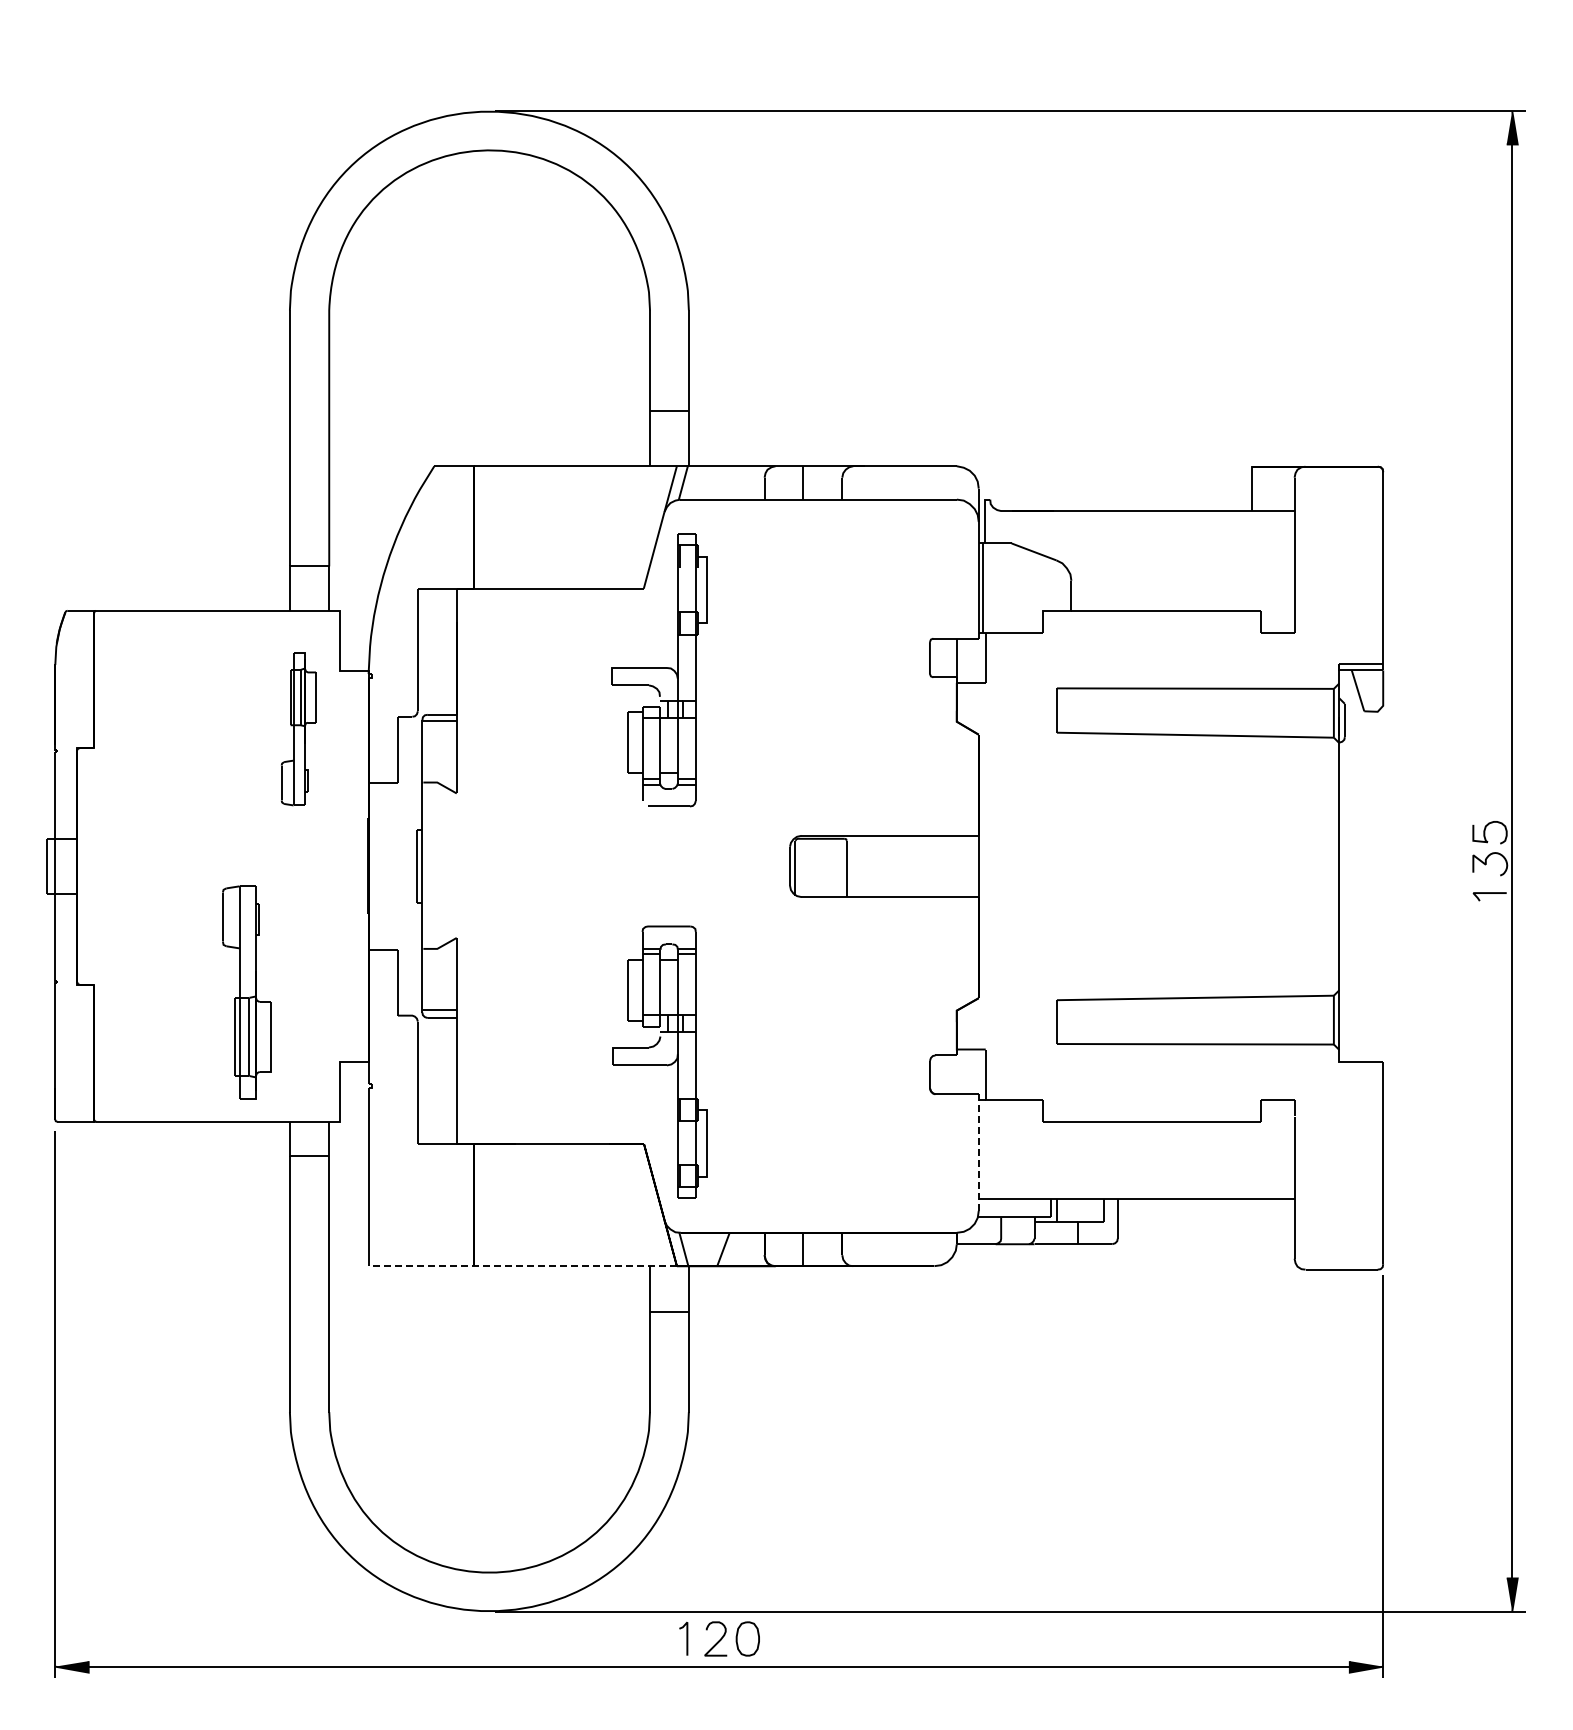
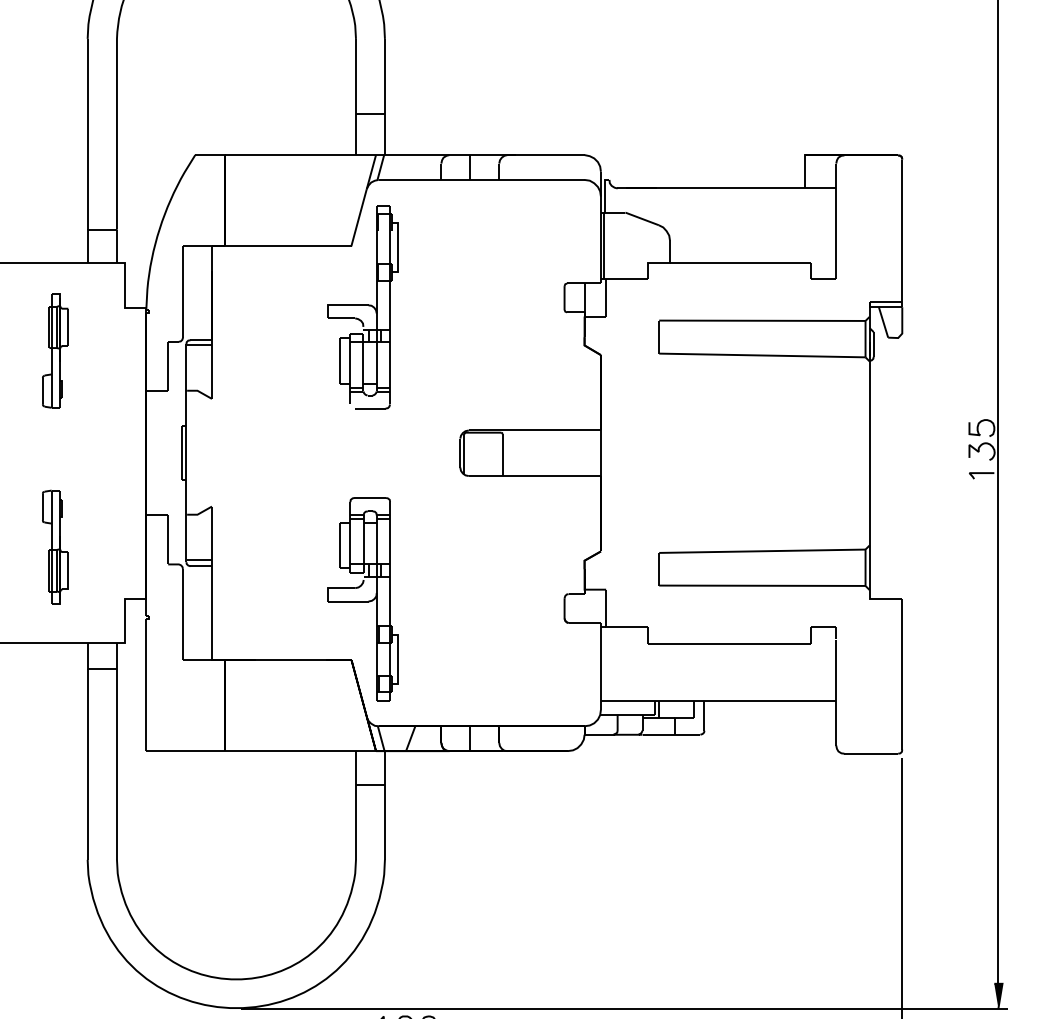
part: (298, 729) -> (55, 351), moved
part: (246, 991) -> (55, 546), size x0.71
line: (978, 1153) -> (600, 667), dashed -> solid
line: (522, 1266) -> (260, 751), dashed -> solid

